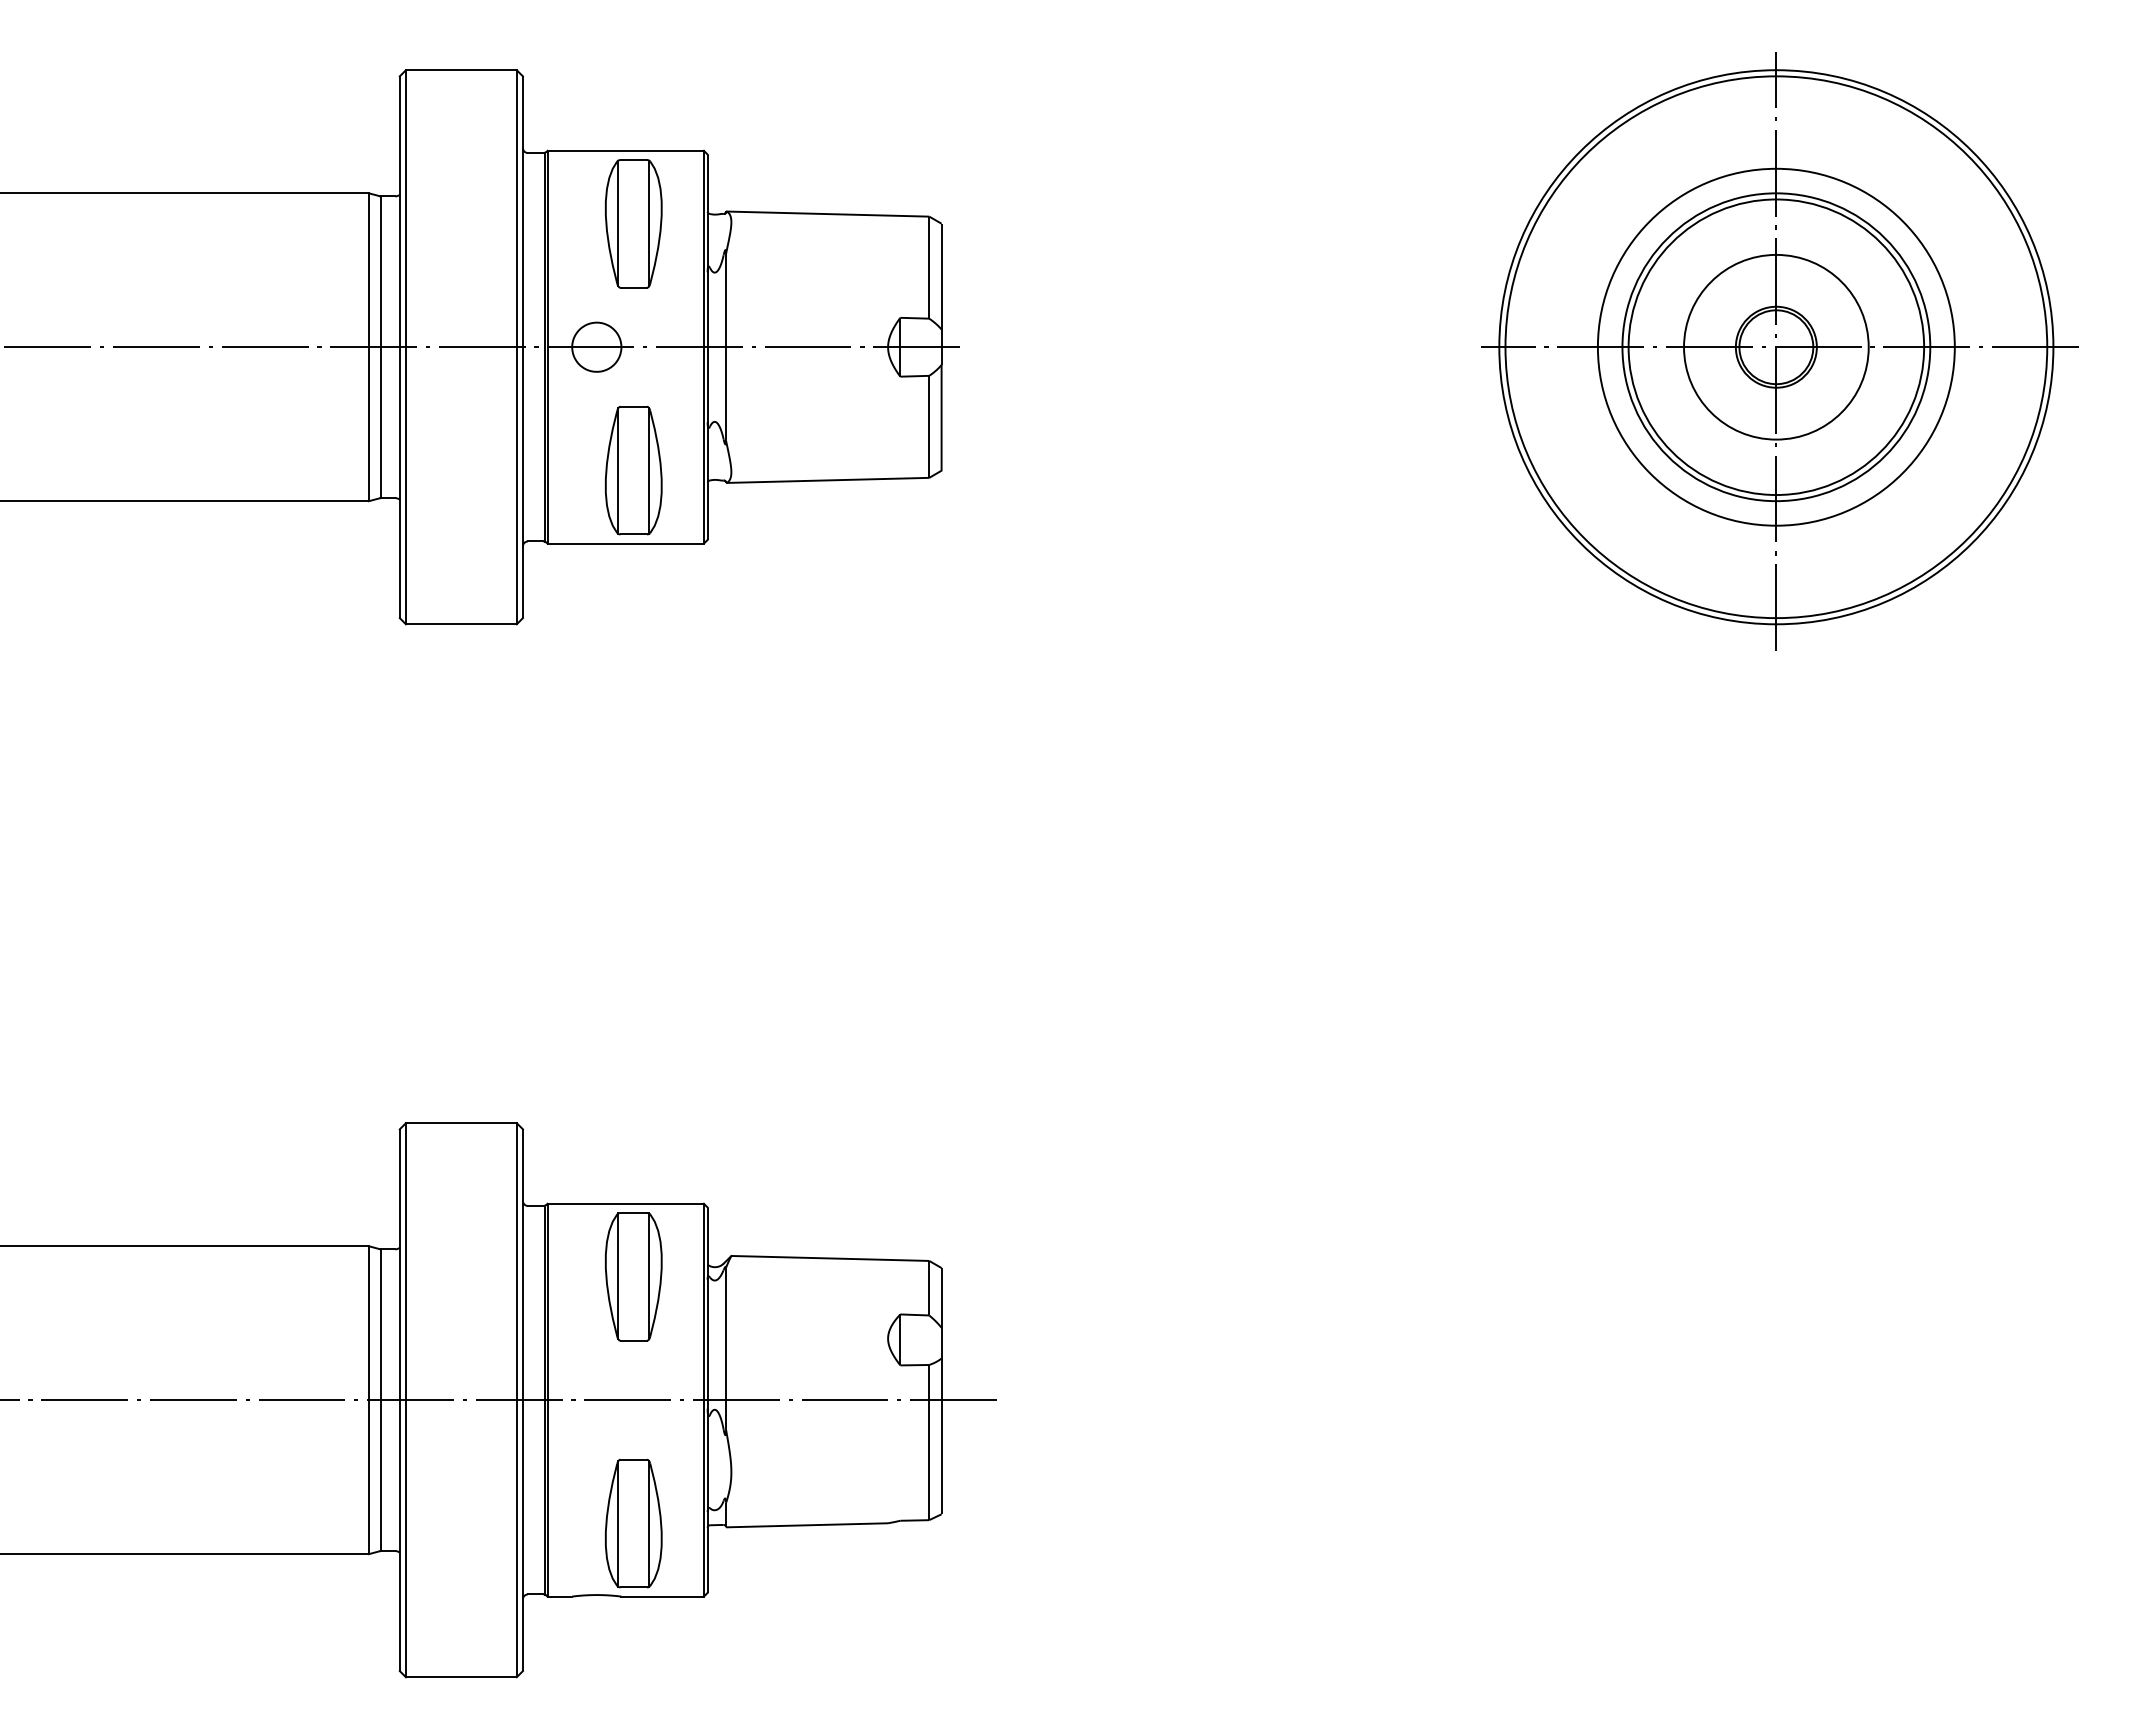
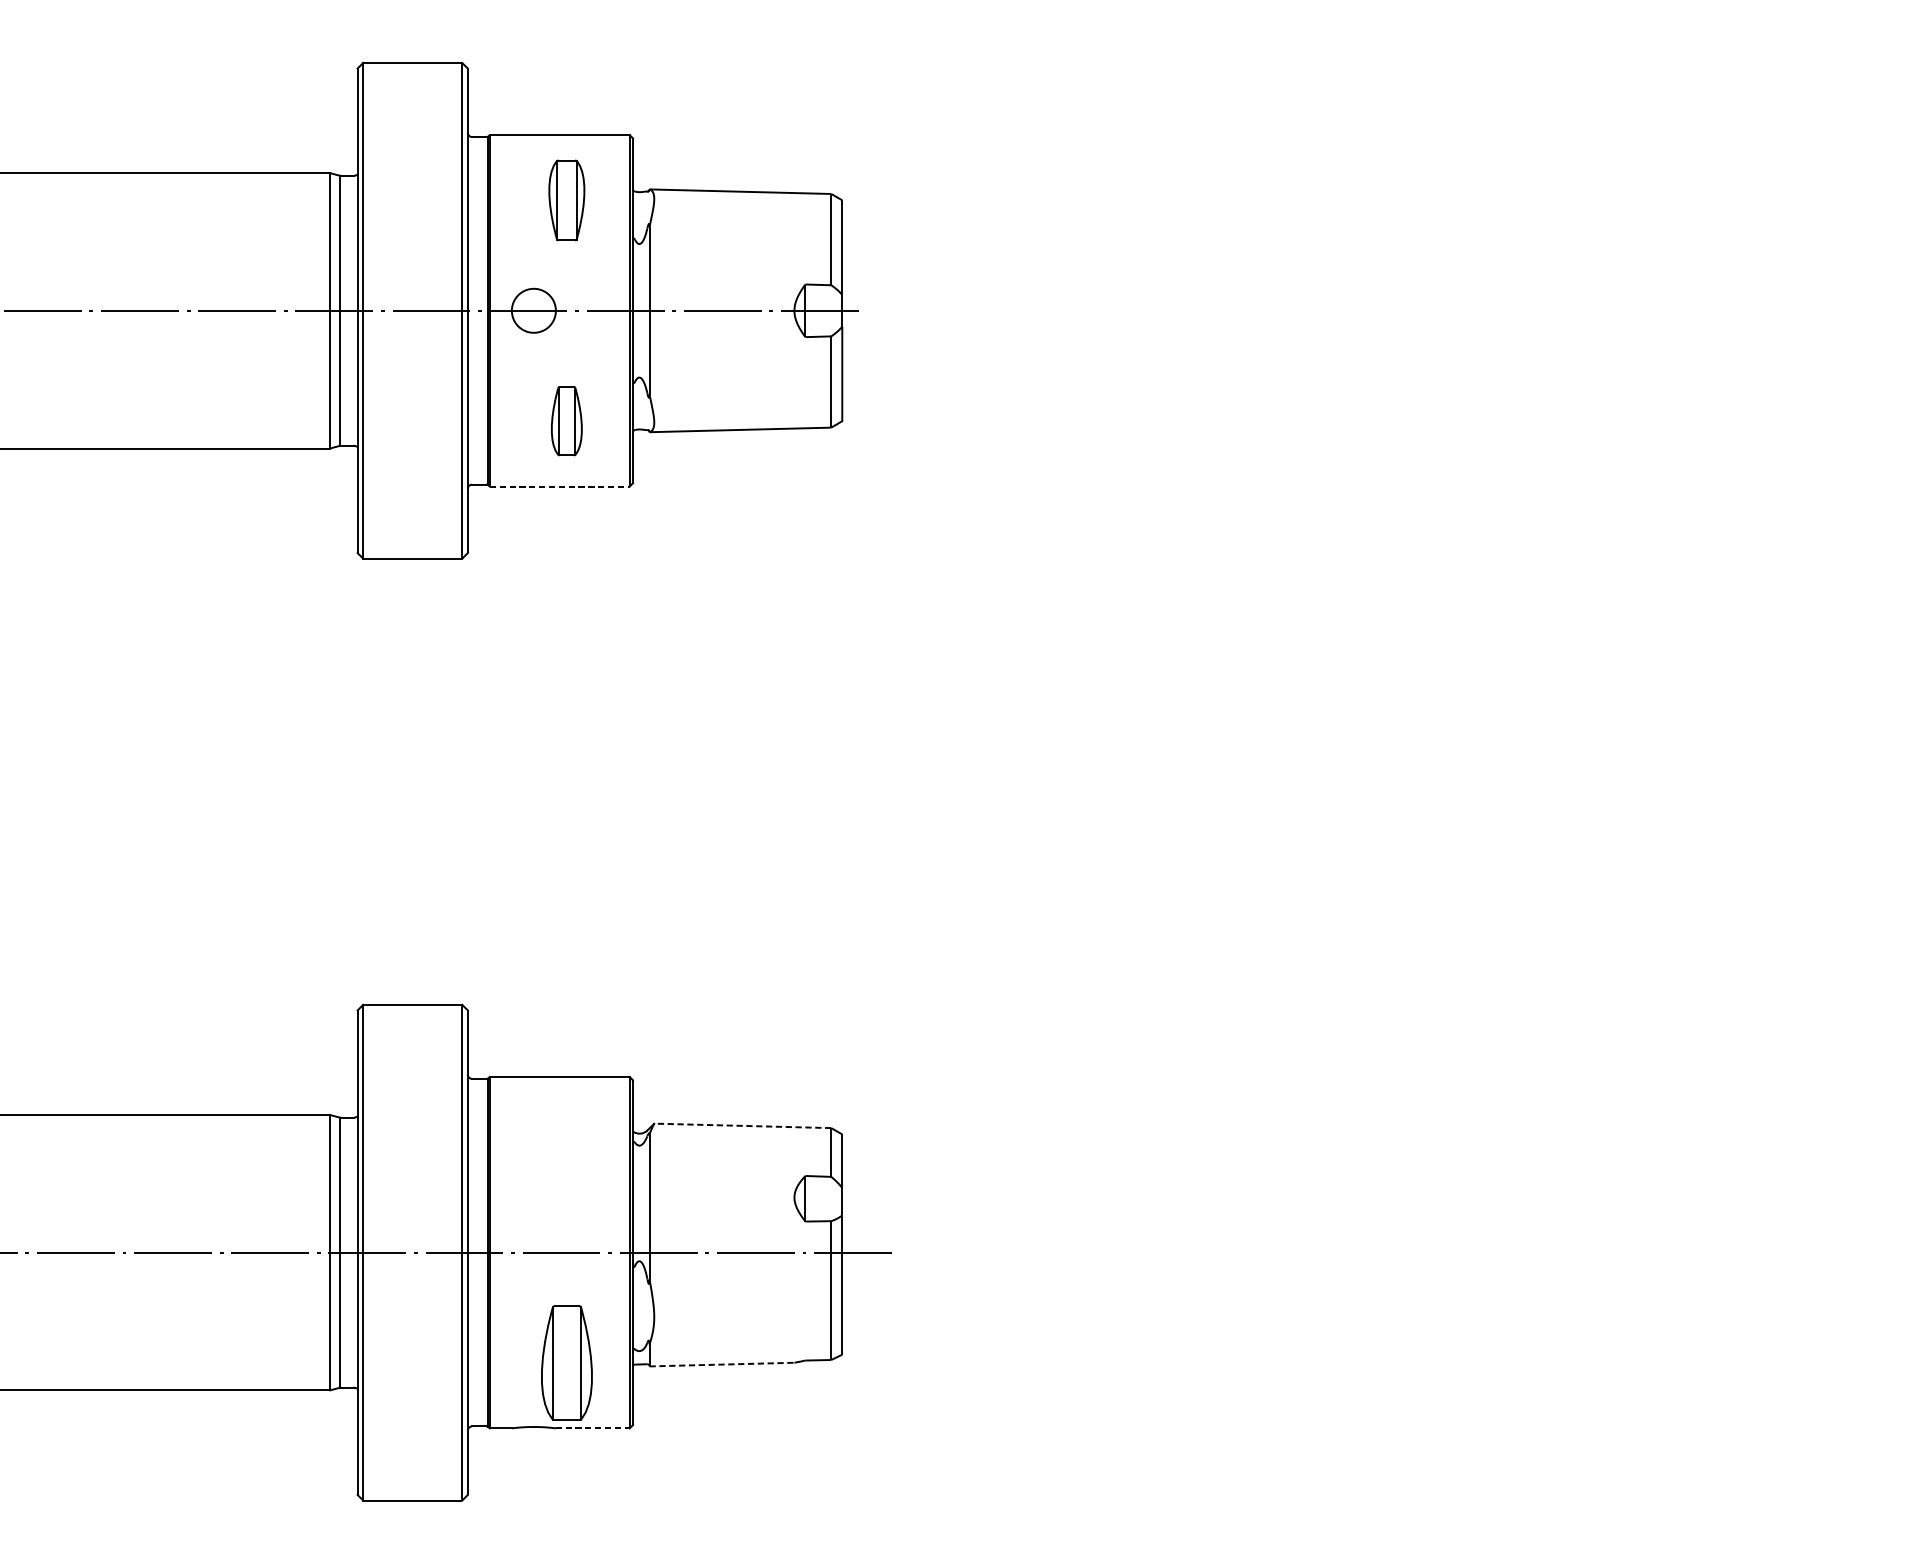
part: (633, 223) -> (566, 200), size x0.7
part: (1779, 351) -> (1591, 314), removed
part: (633, 470) -> (566, 421), size x0.6
line: (626, 543) -> (560, 486), solid -> dashed
line: (830, 1258) -> (742, 1125), solid -> dashed
part: (633, 1276) -> (566, 1142), removed
line: (807, 1525) -> (722, 1364), solid -> dashed
line: (663, 1596) -> (593, 1428), solid -> dashed

